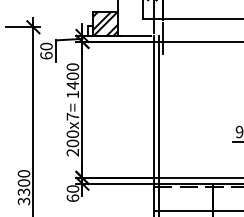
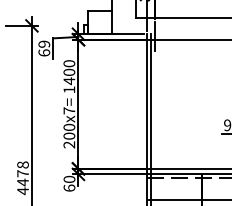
hatch: (105, 23) -> (100, 22), removed
text: (46, 46) -> (44, 44), 60 -> 69
text: (23, 187) -> (22, 177), 3300 -> 4478

